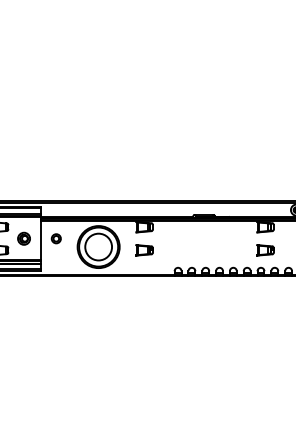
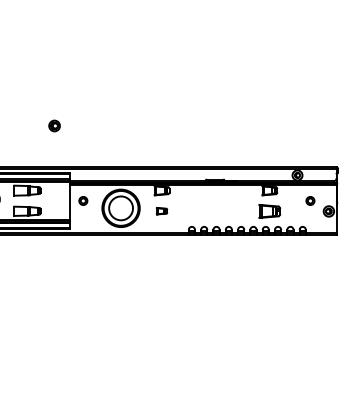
part: (23, 238) -> (54, 125), moved
part: (143, 249) -> (161, 210), size x0.7
part: (265, 249) -> (269, 210), size x1.4

